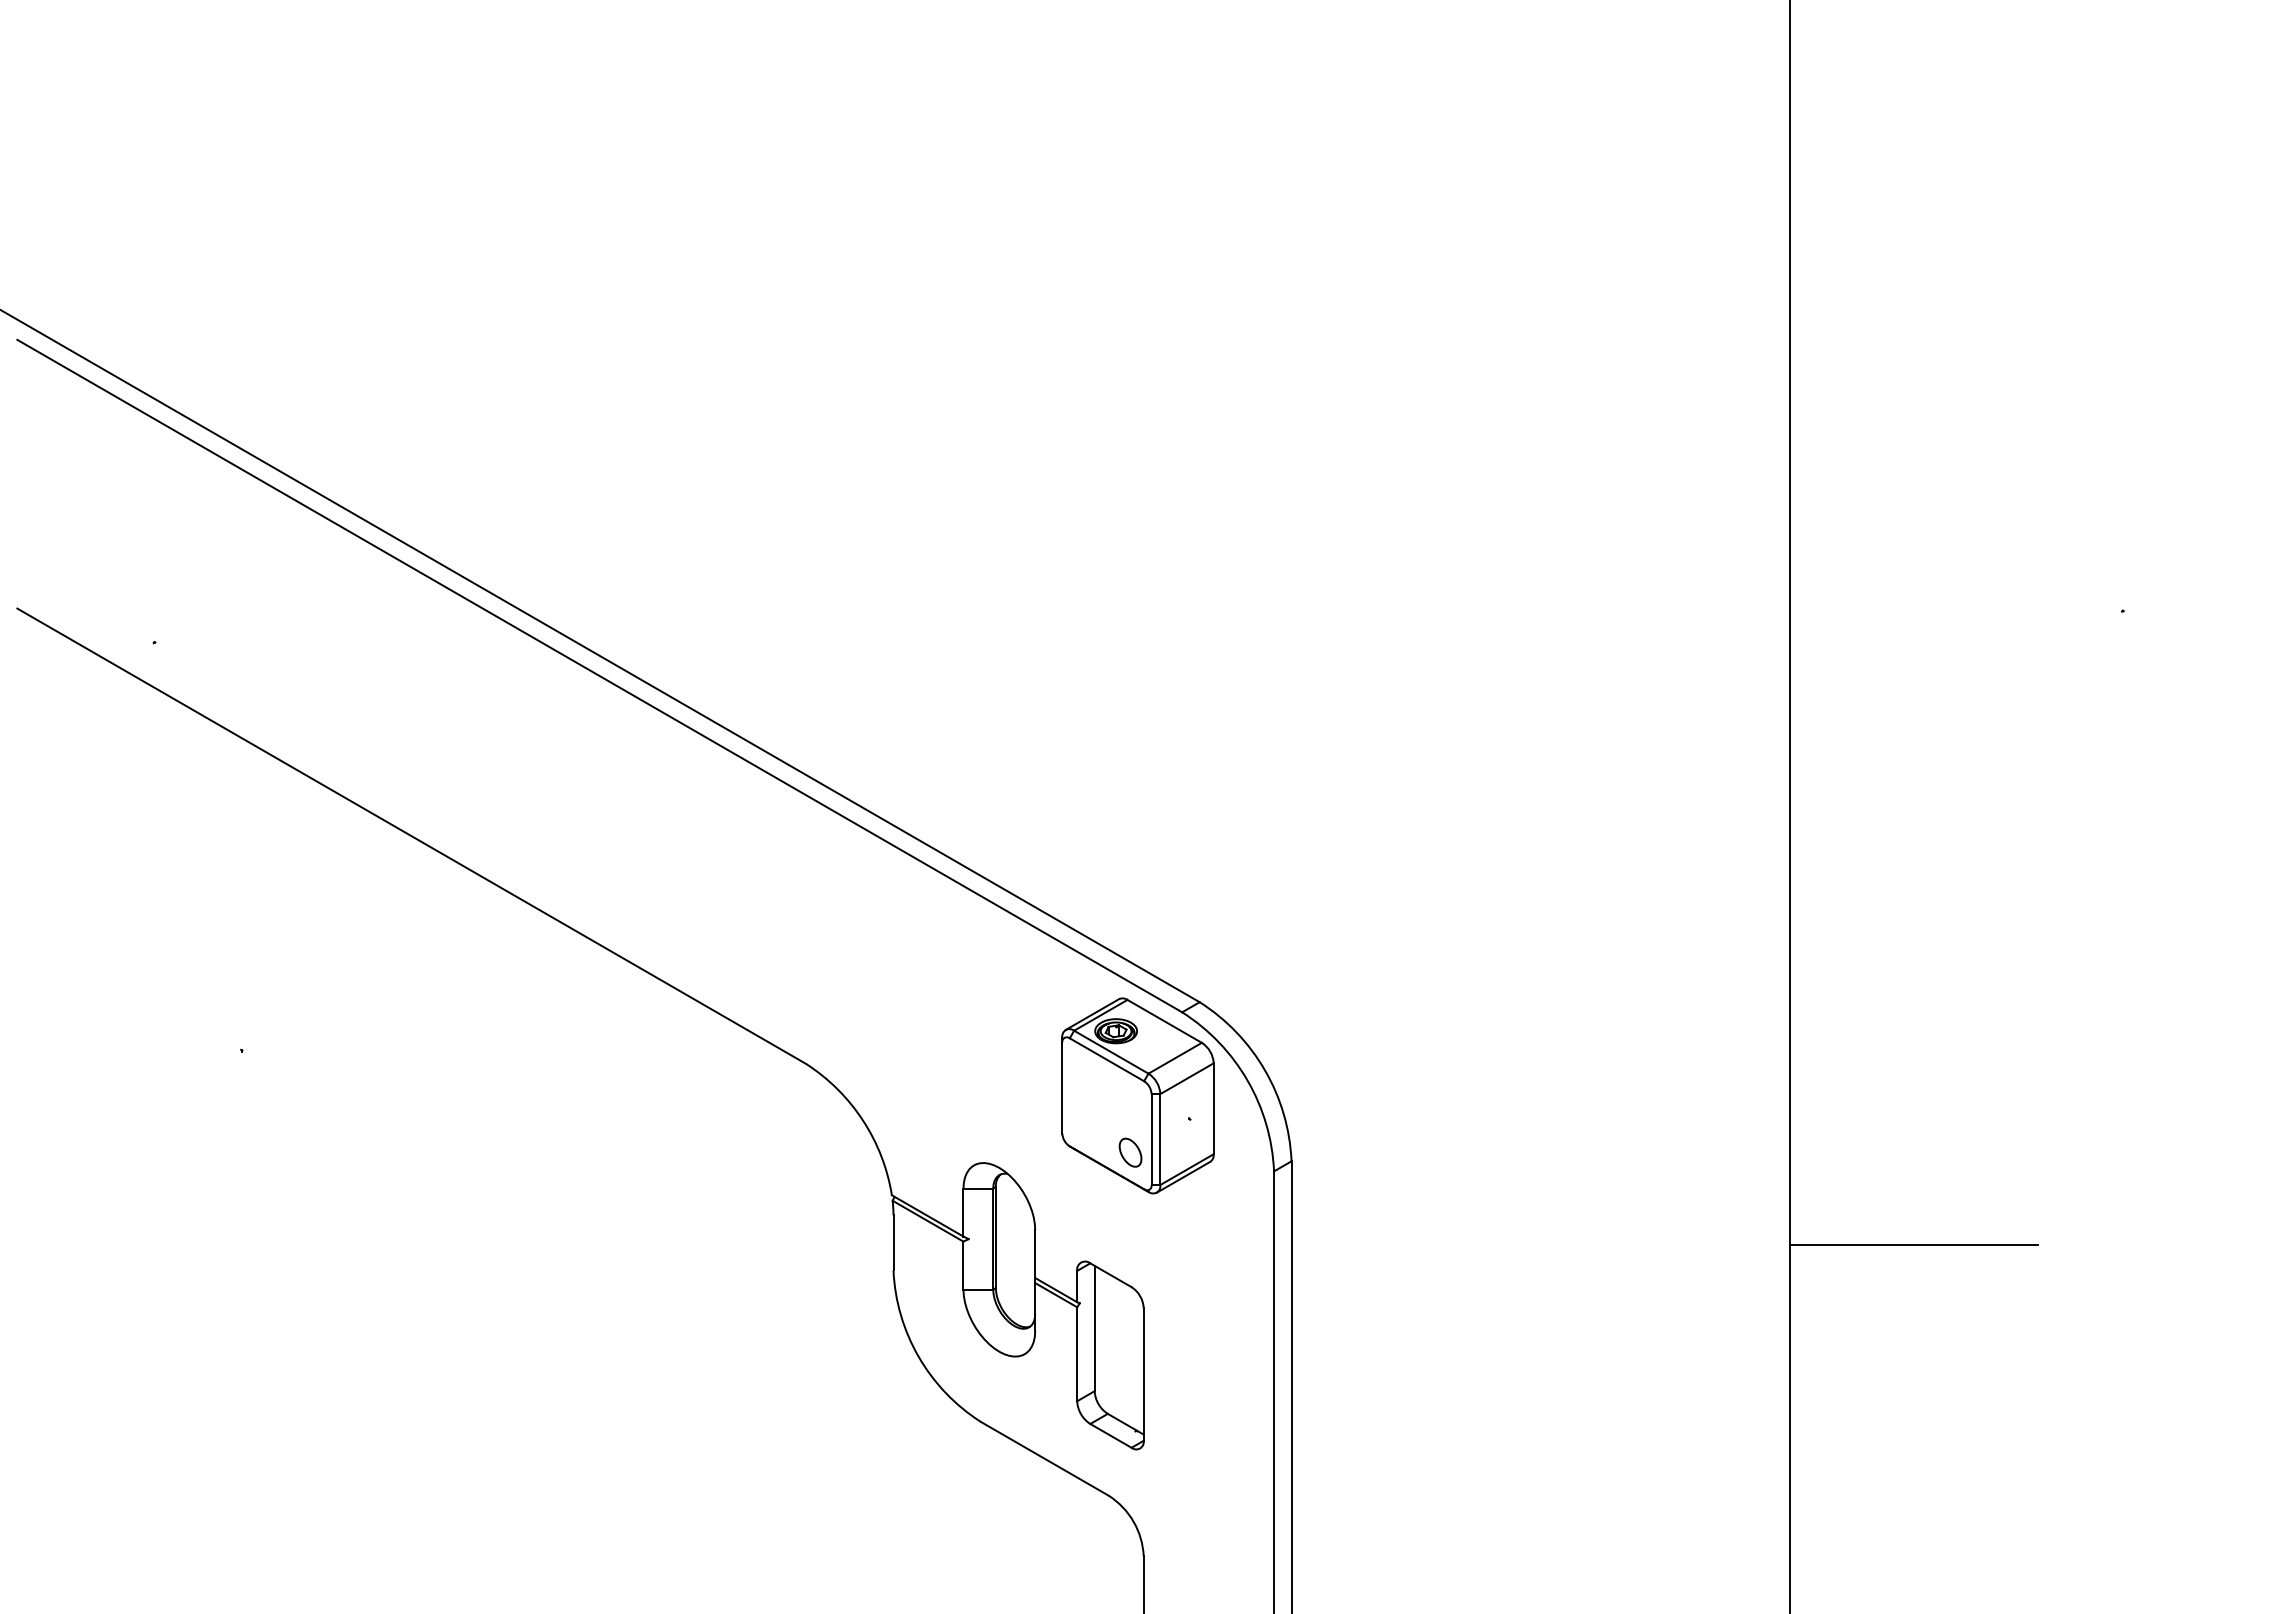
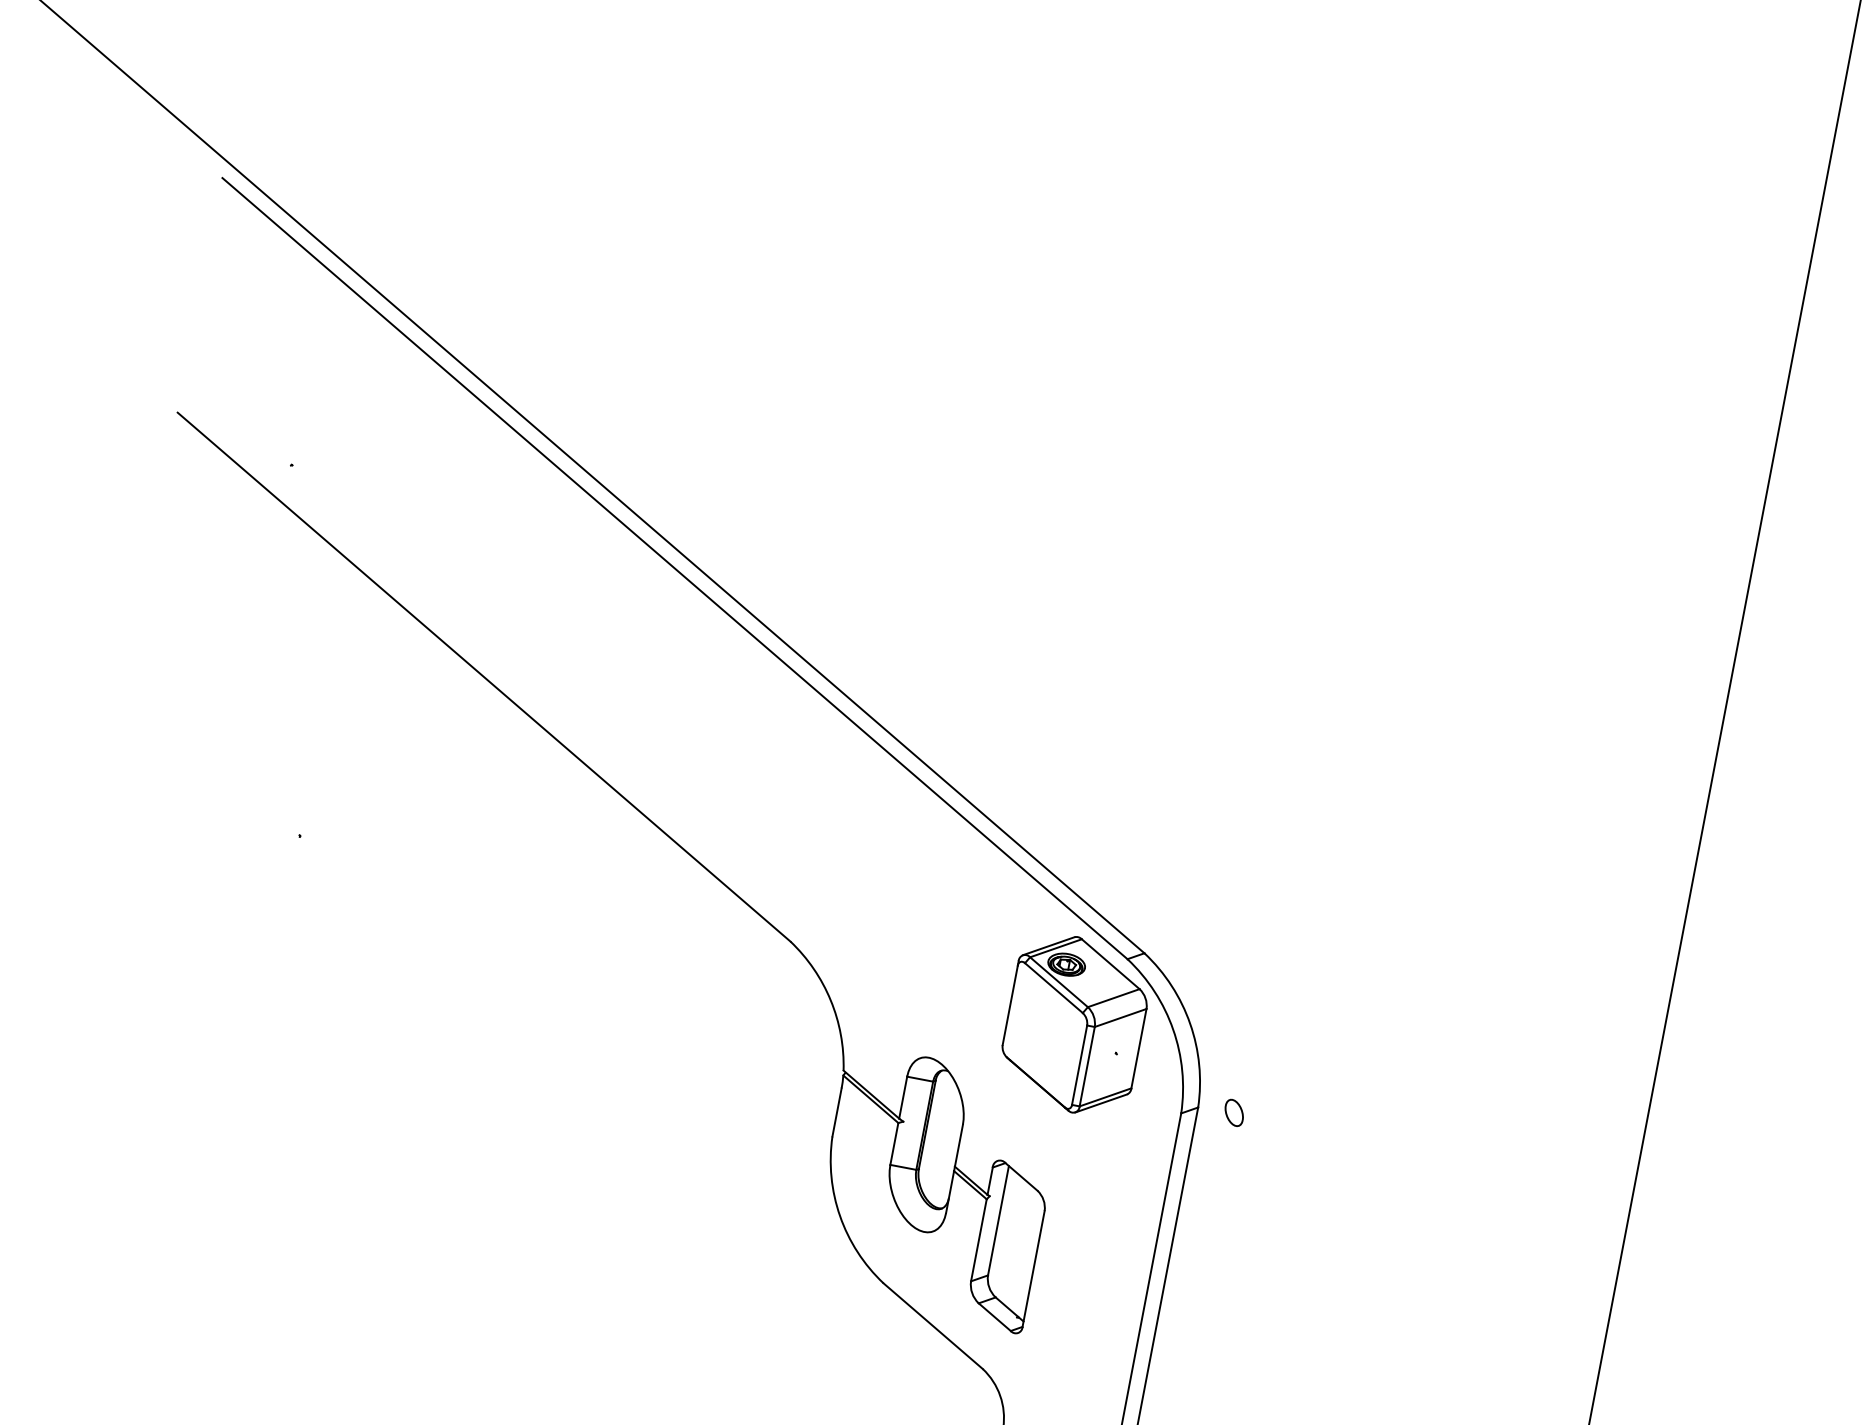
part: (1130, 1152) -> (1234, 1112), moved
line: (1913, 1245) -> (1727, 1284), removed

